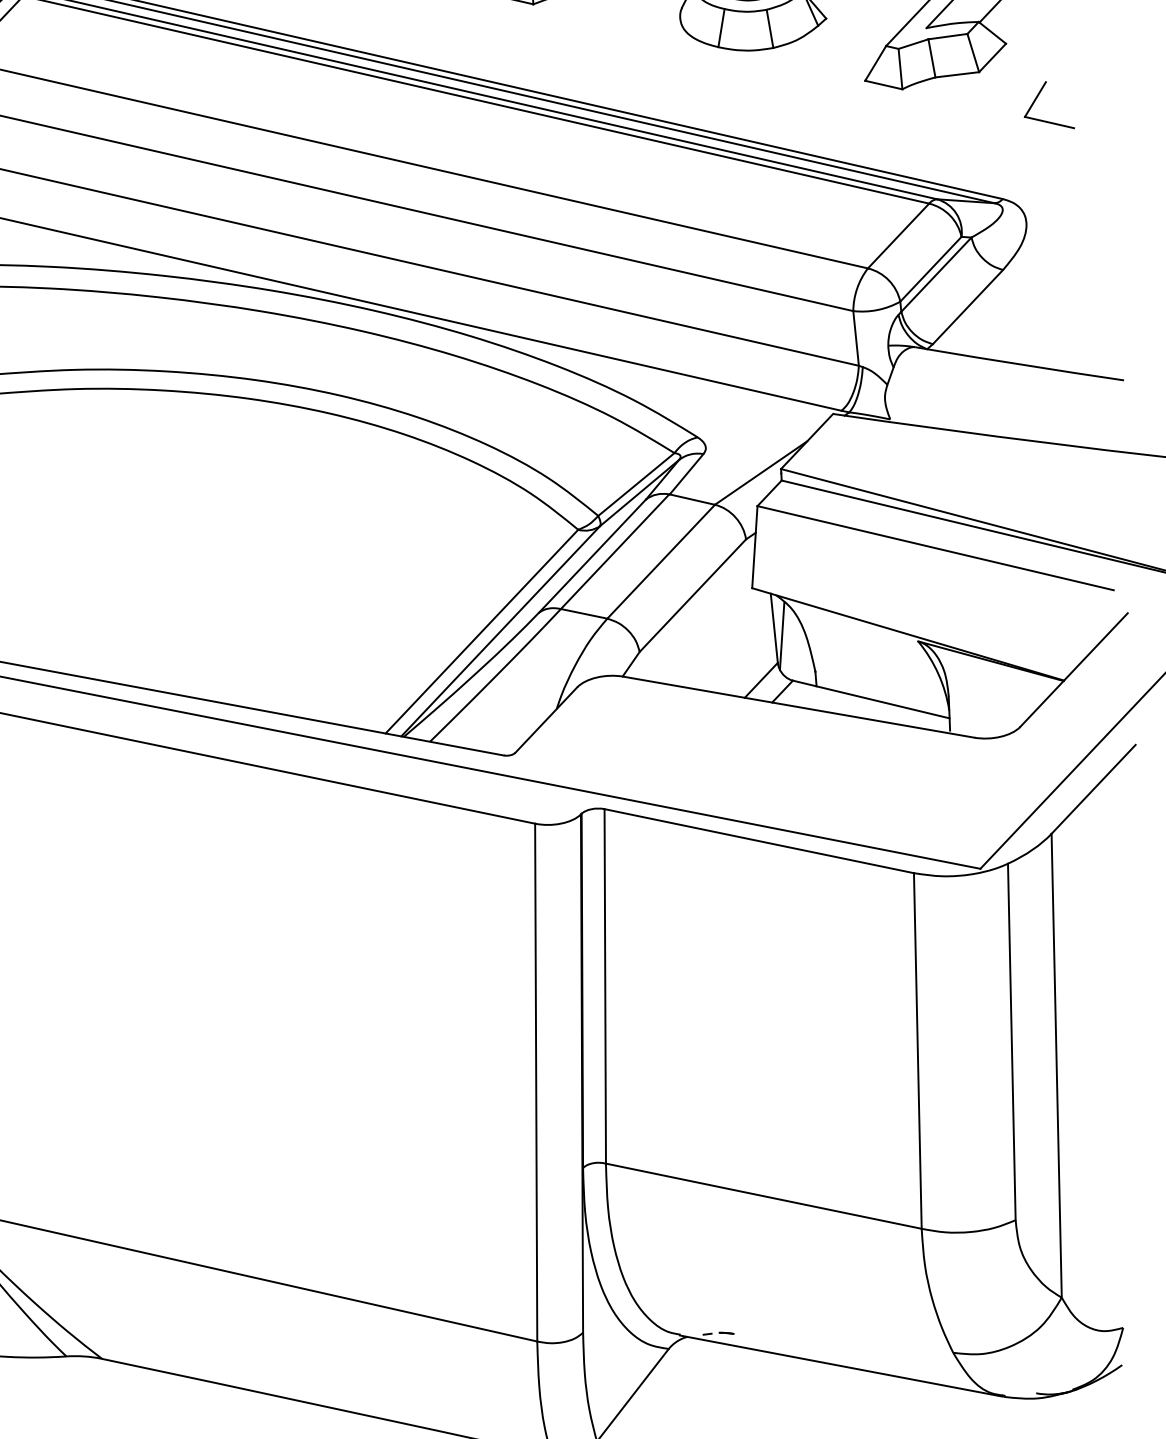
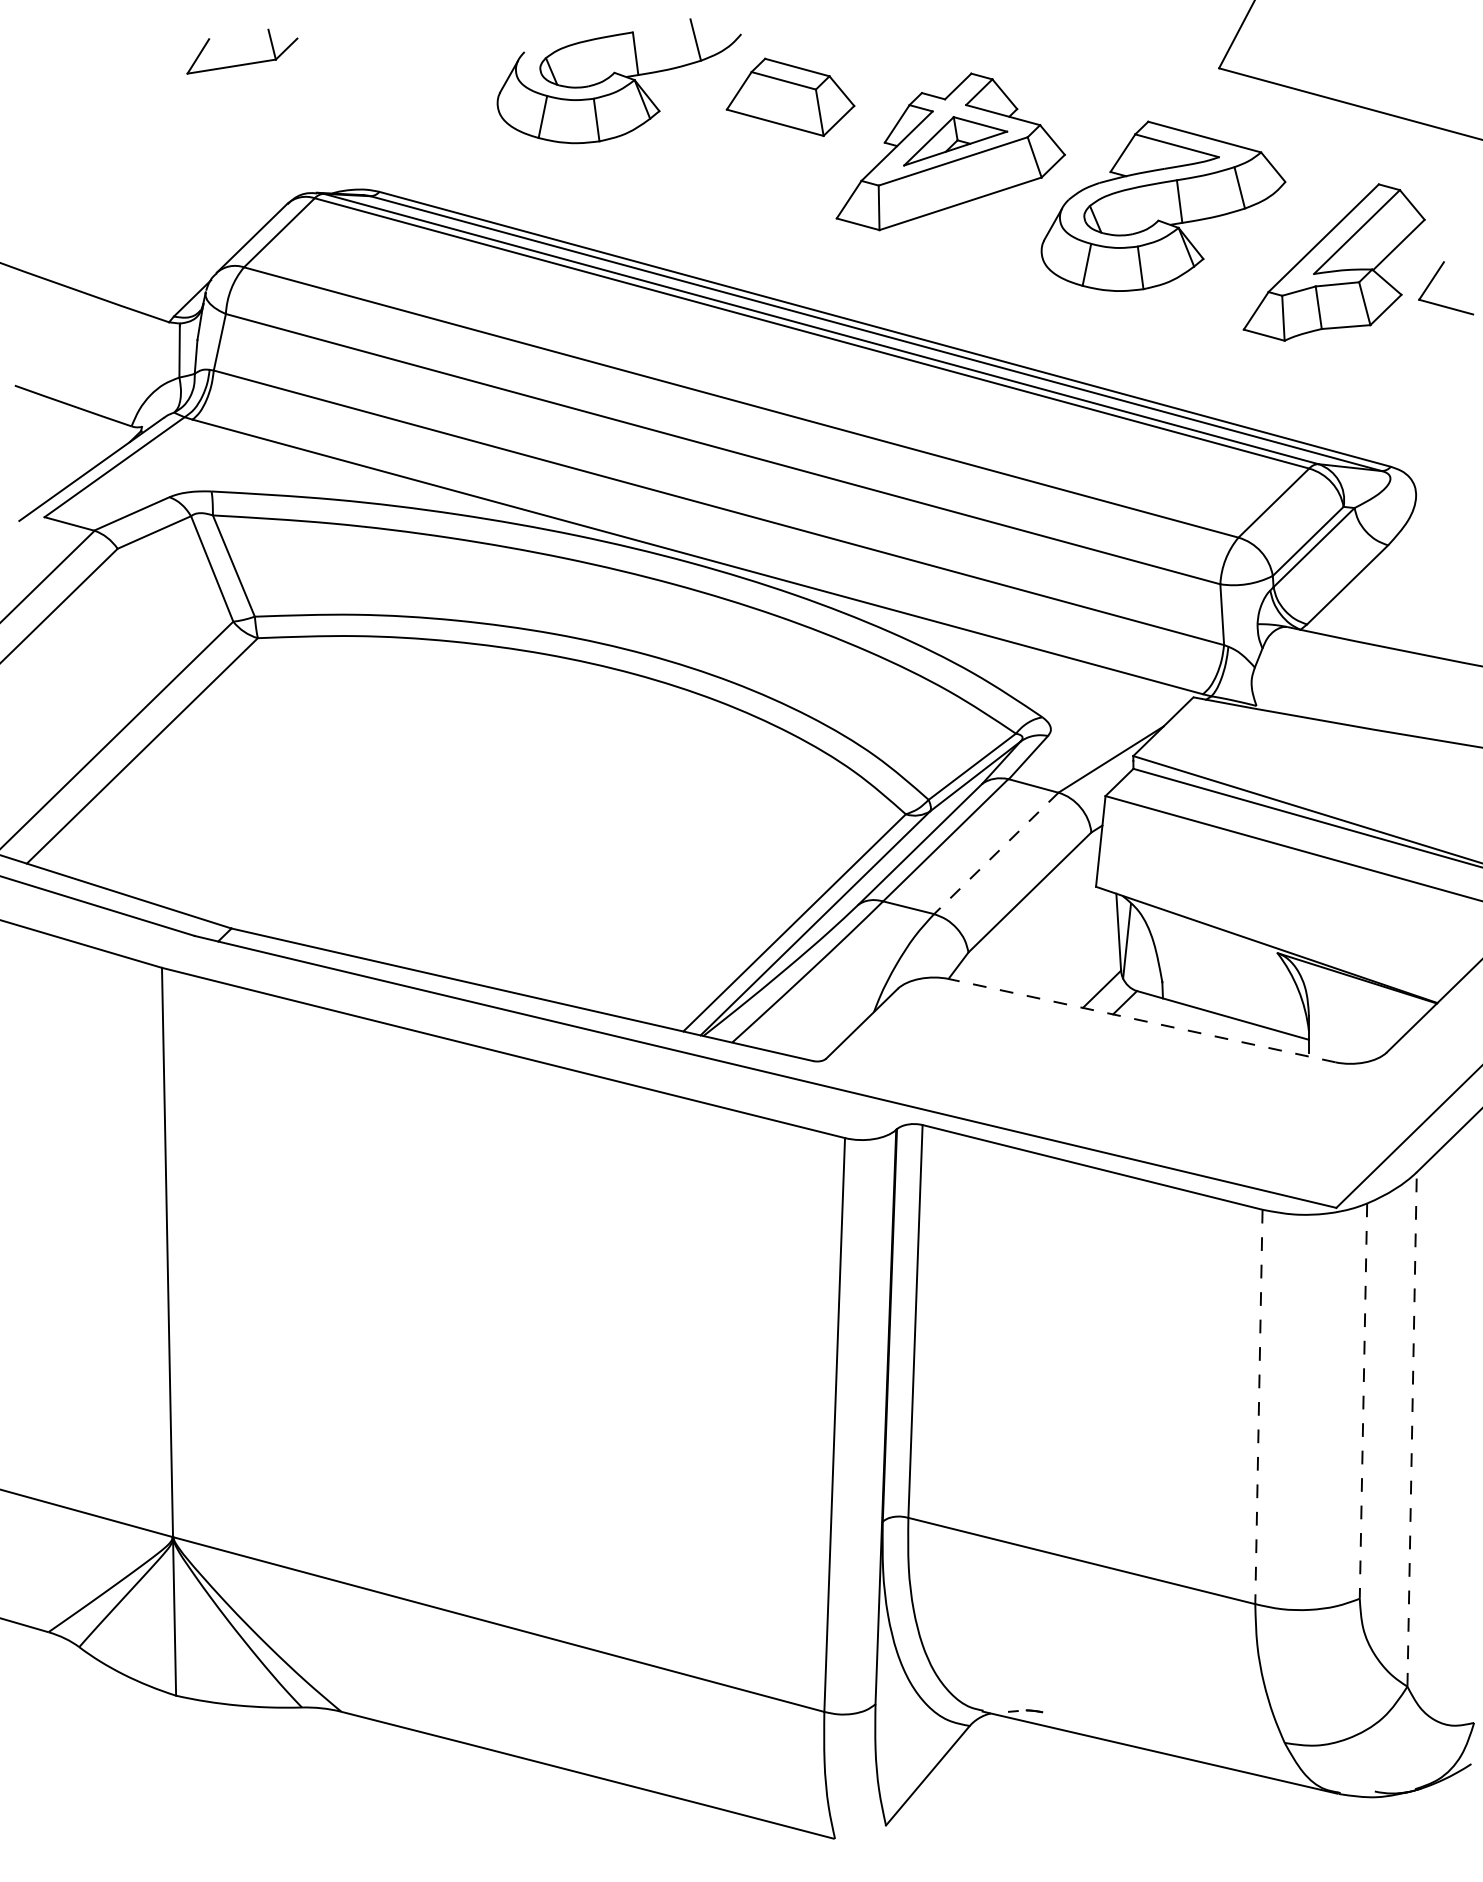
part: (1036, 99) -> (1432, 281), moved
line: (661, 561) -> (996, 853), solid -> dashed
line: (798, 706) -> (1142, 1020), solid -> dashed
line: (1011, 1042) -> (1363, 1401), solid -> dashed
line: (917, 1051) -> (1258, 1407), solid -> dashed
line: (1056, 1064) -> (1412, 1428), solid -> dashed

